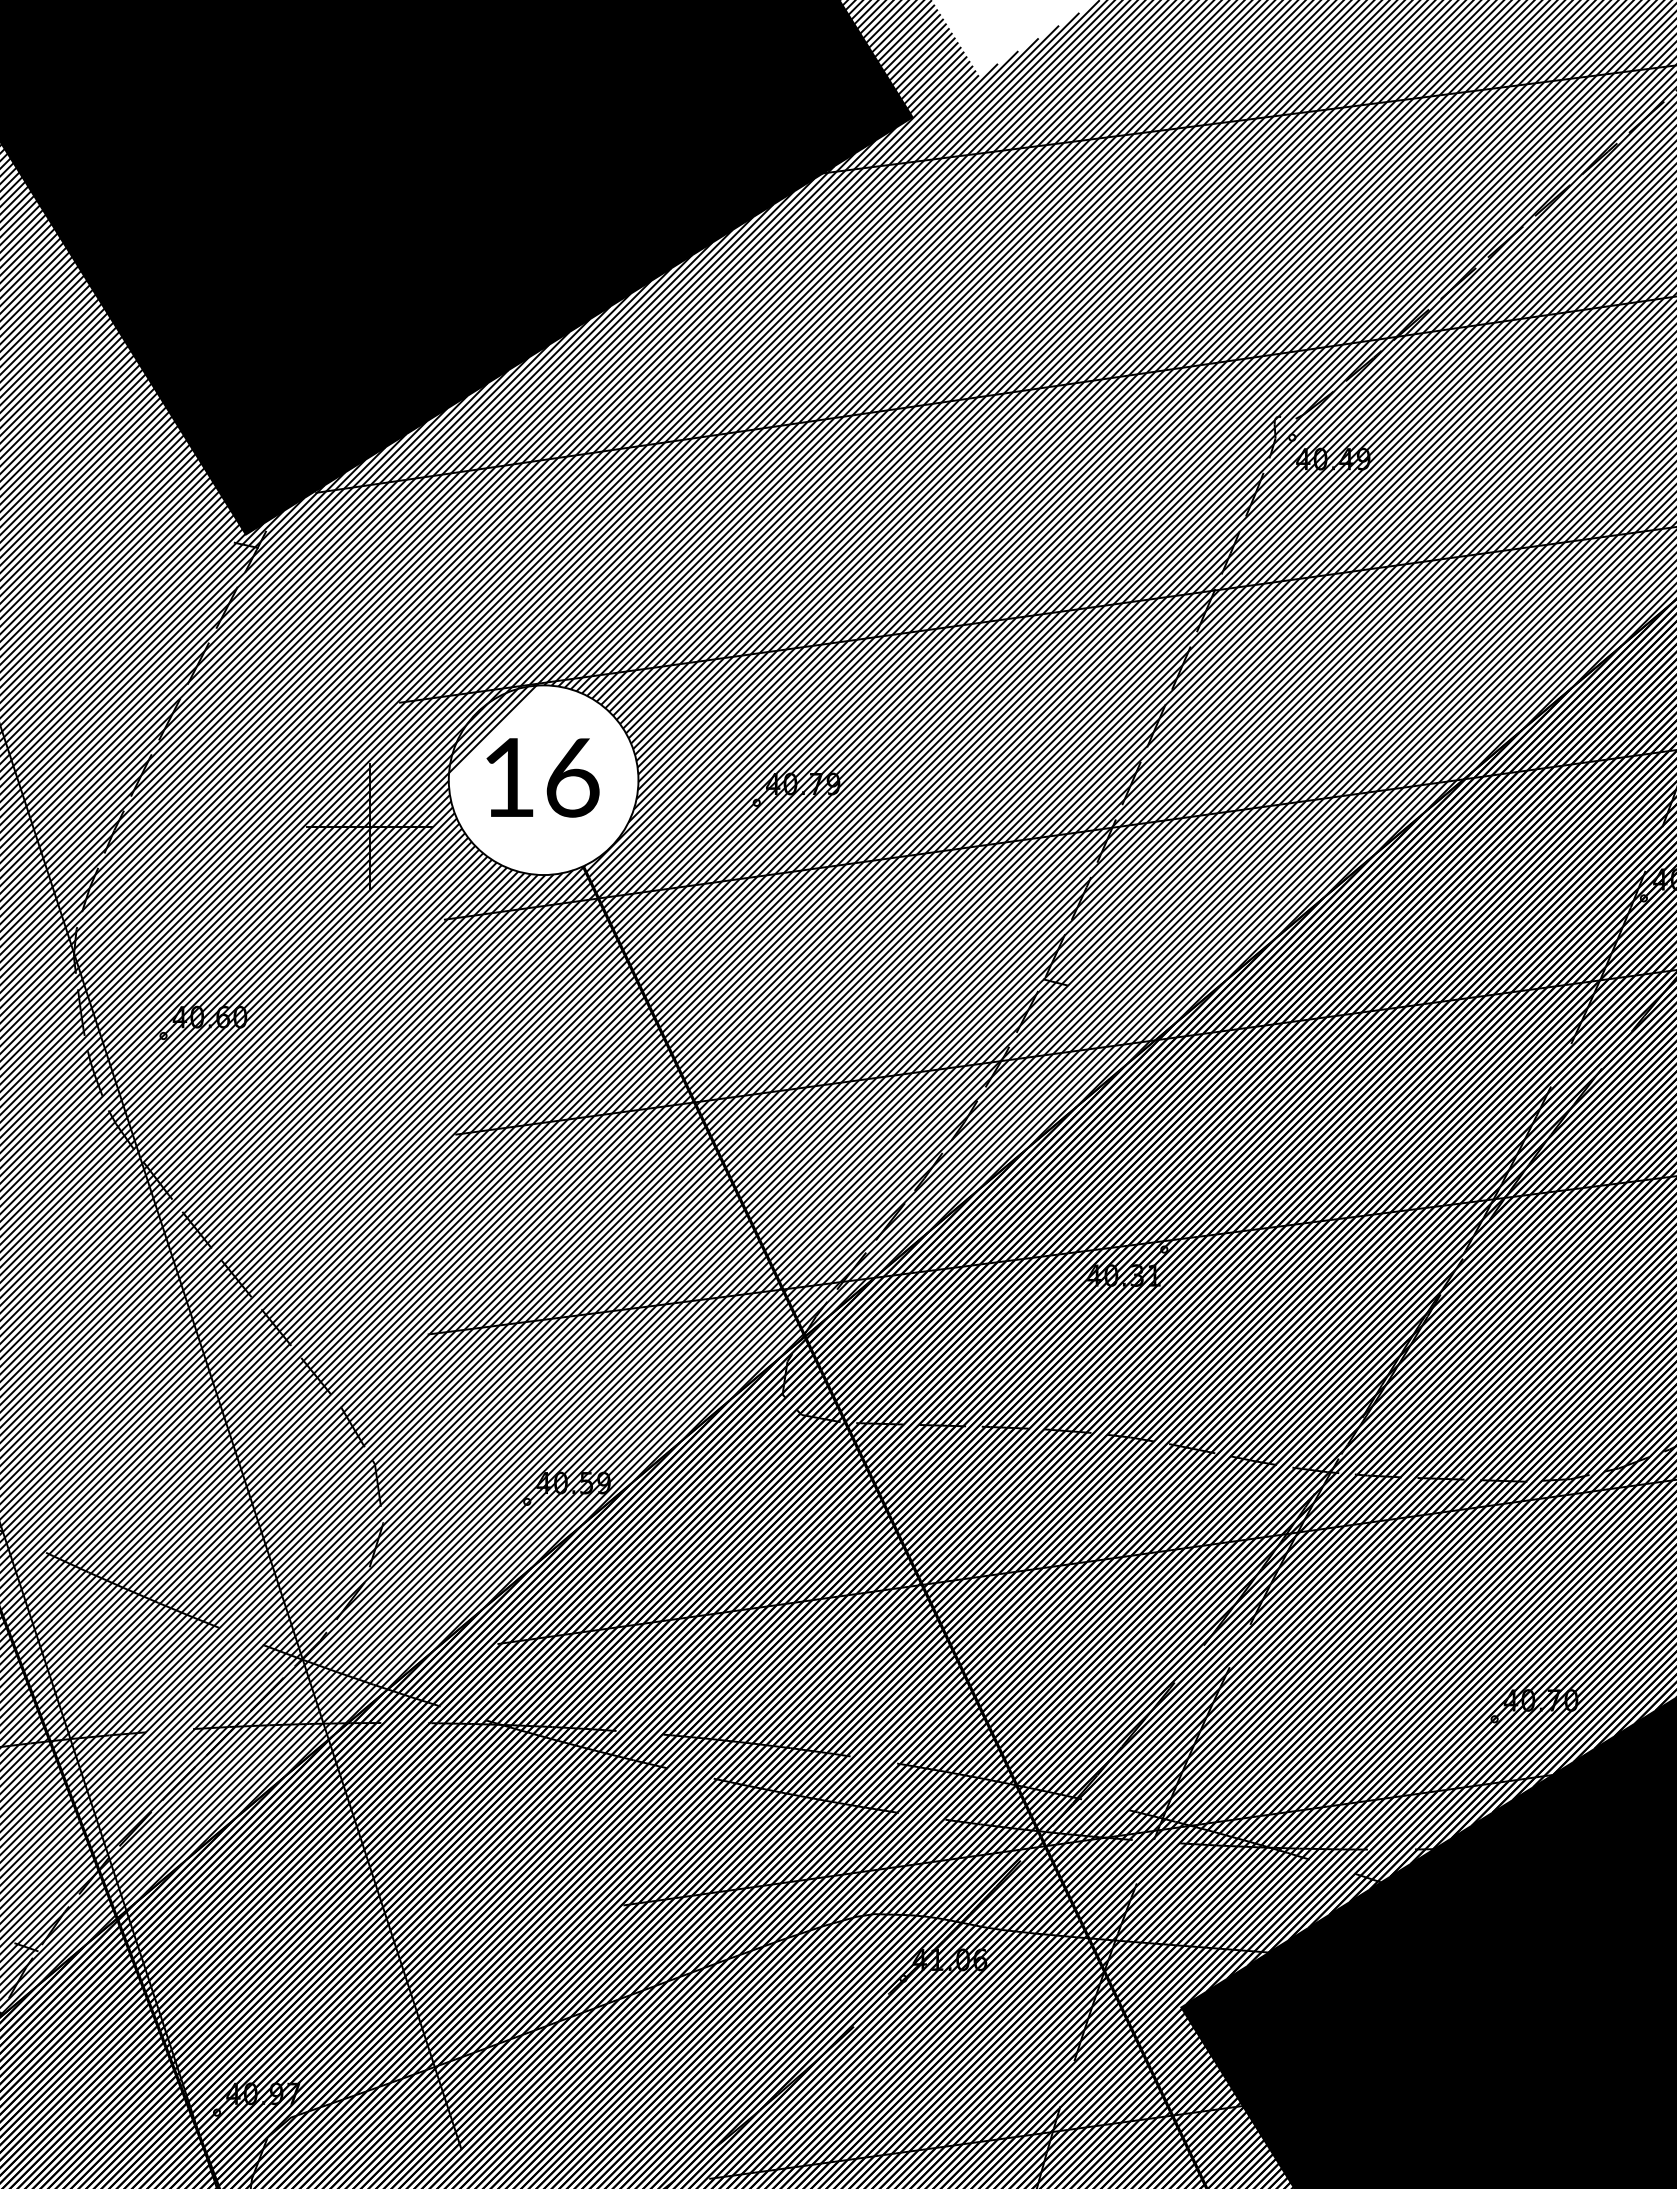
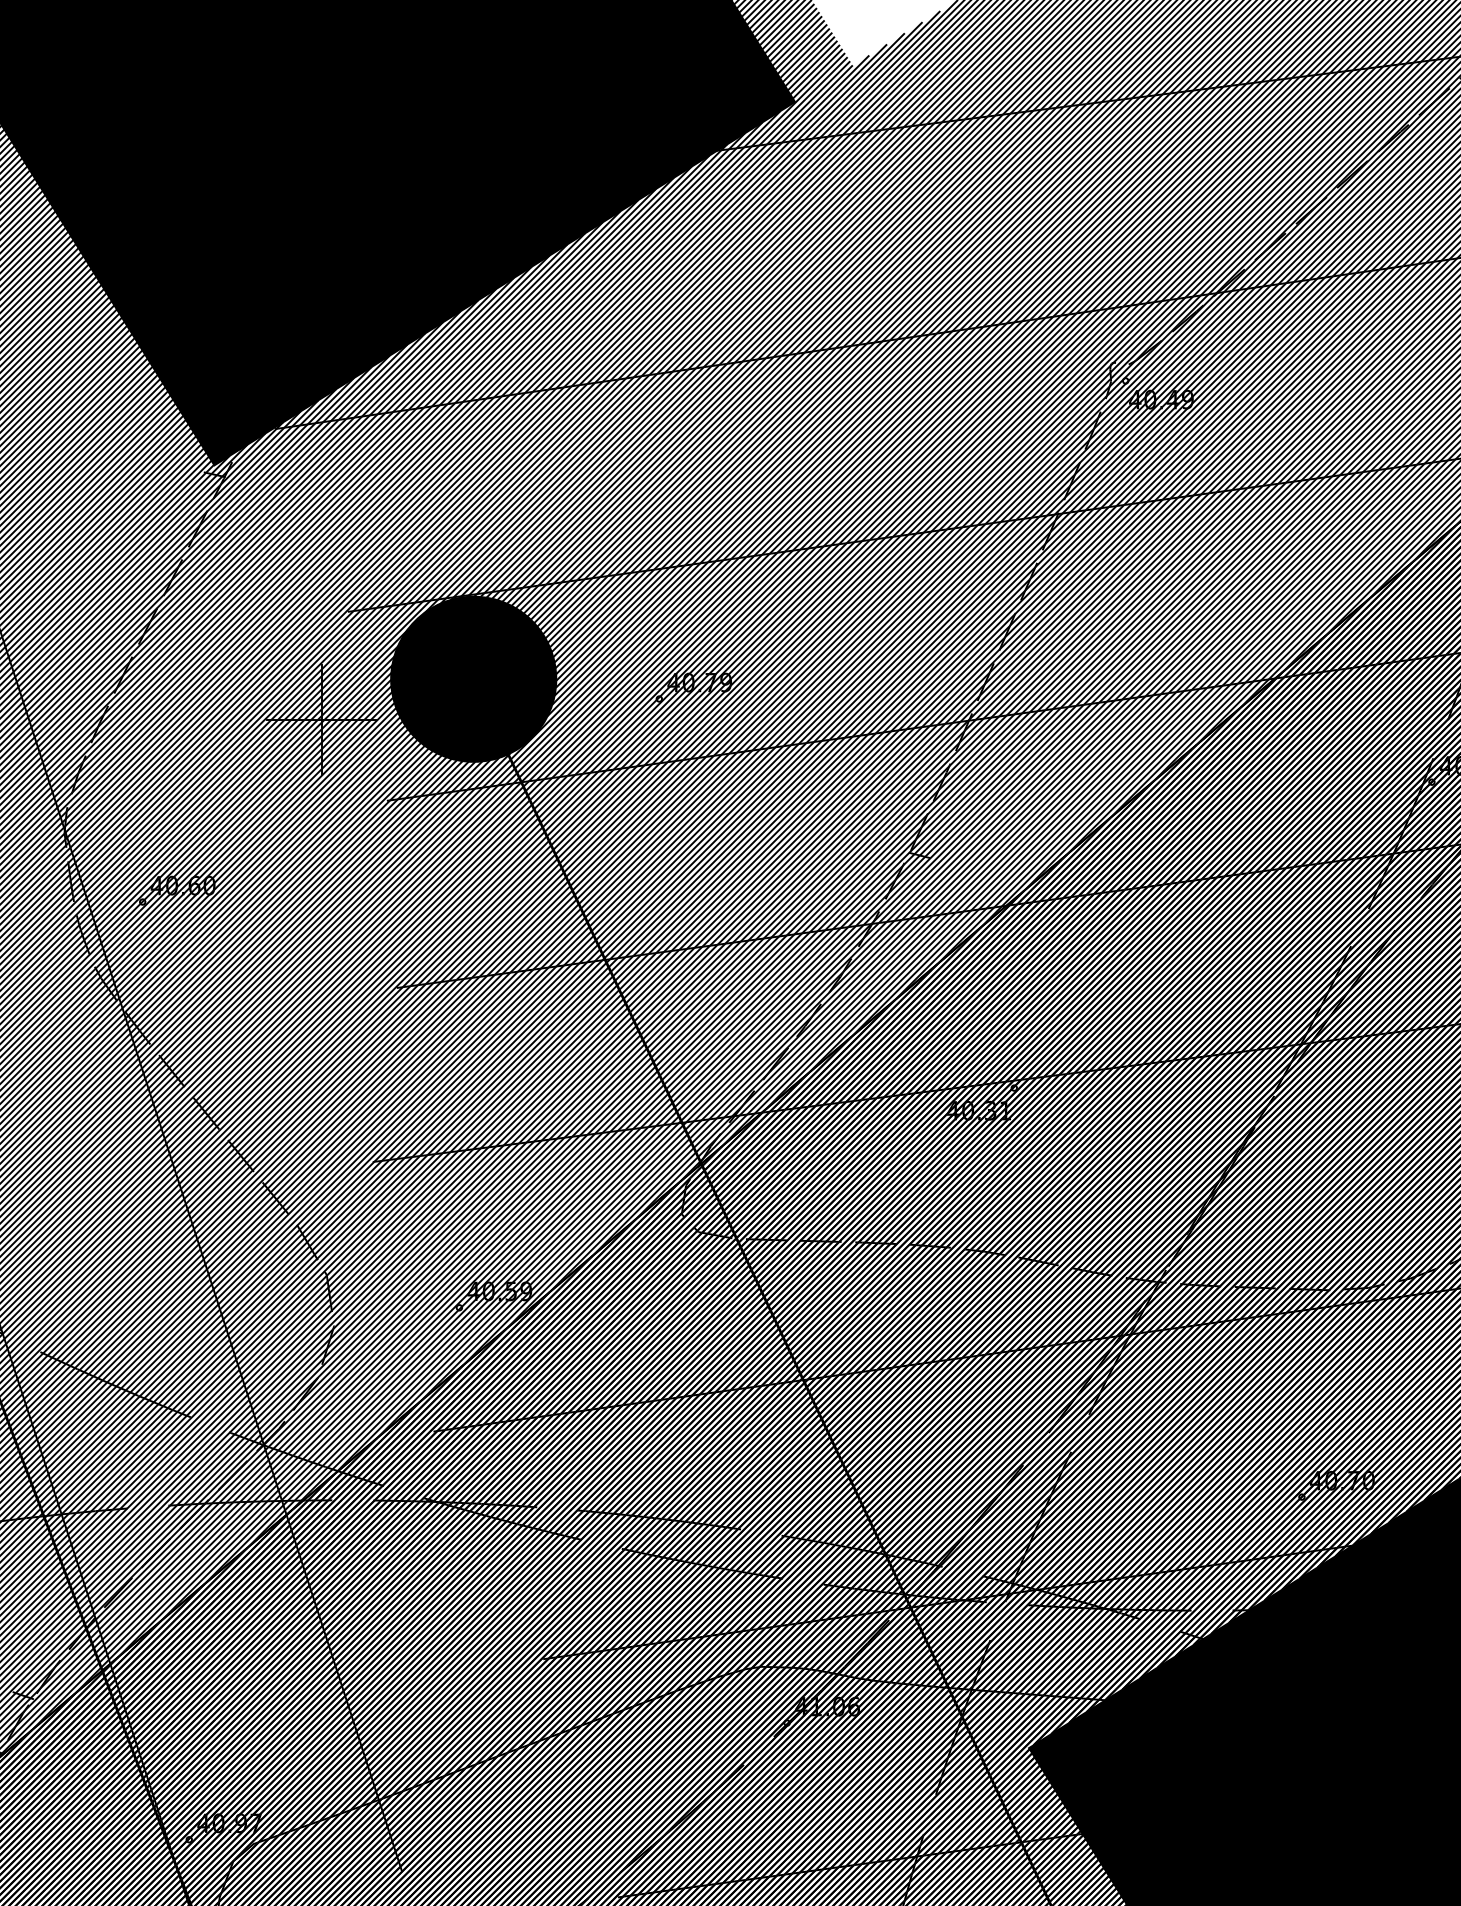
fill: (543, 780) -> (473, 679), added

